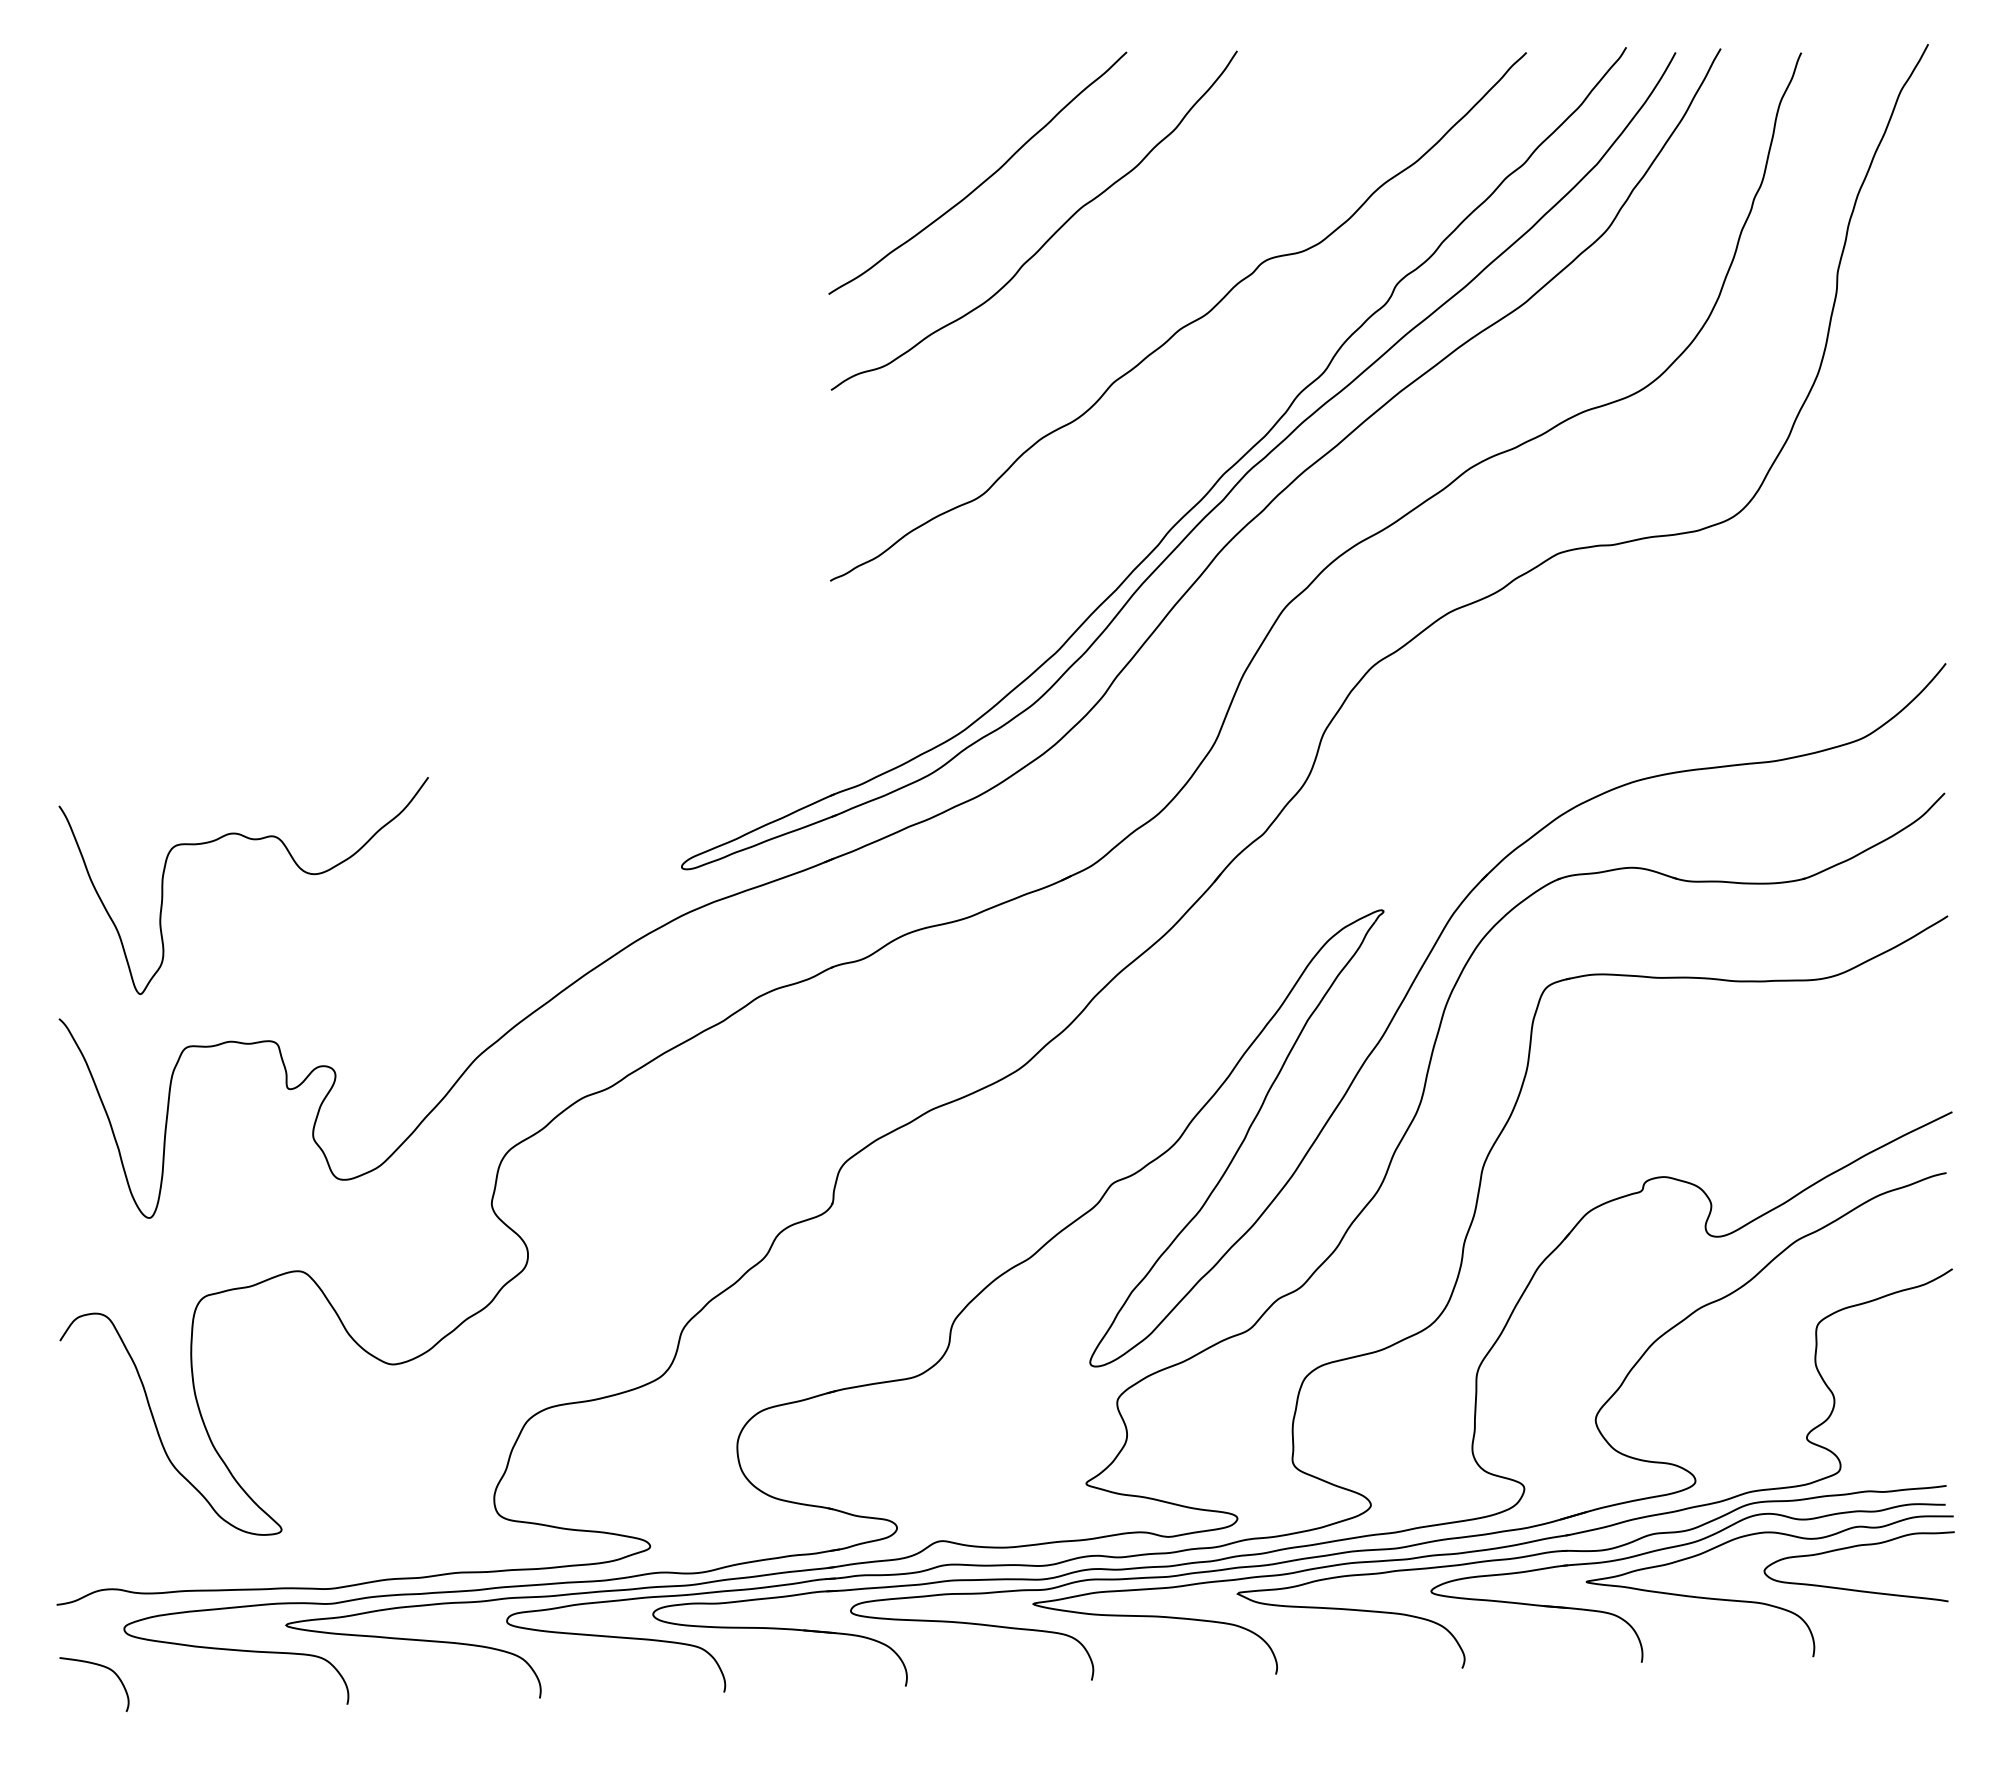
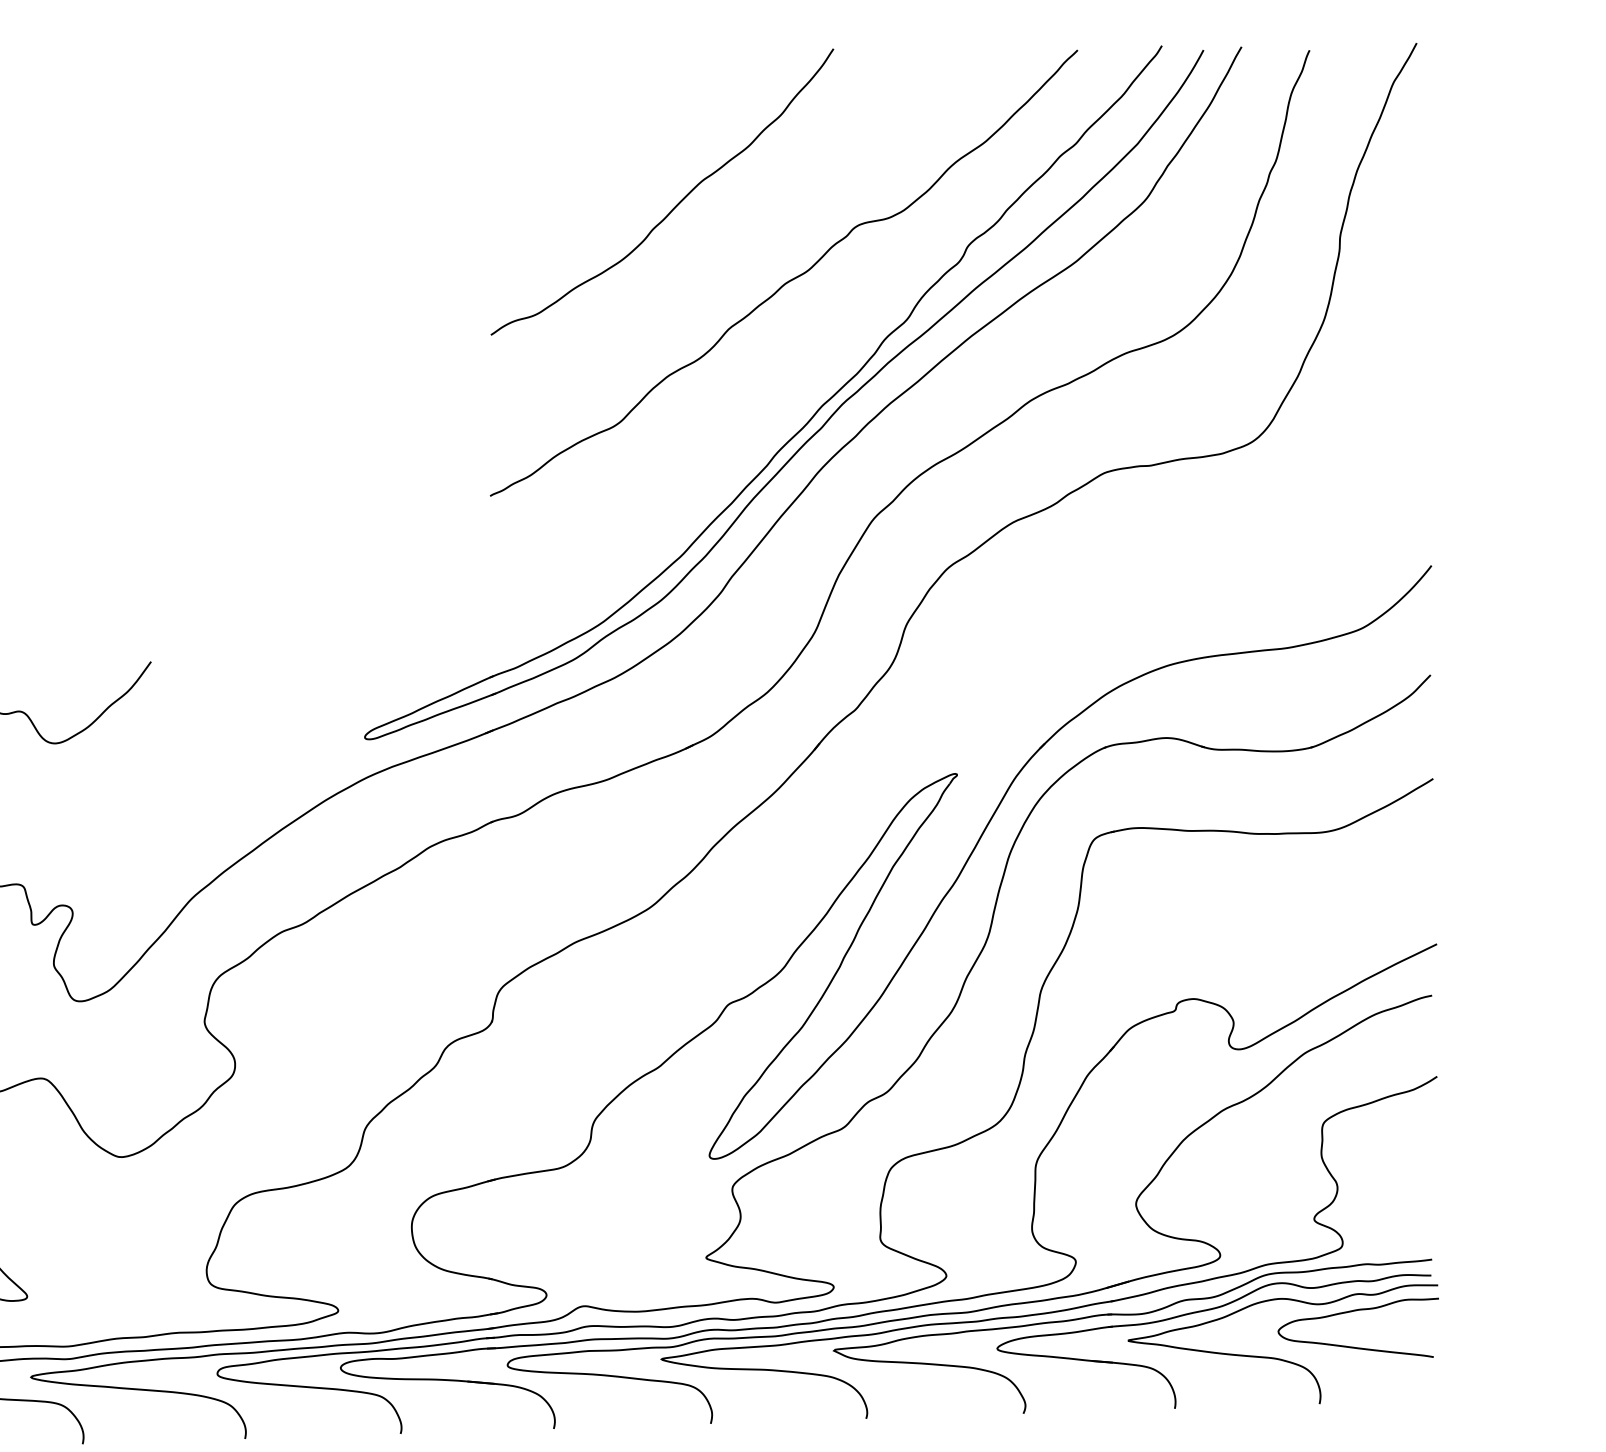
curve: (985, 179) -> (621, 157), removed

